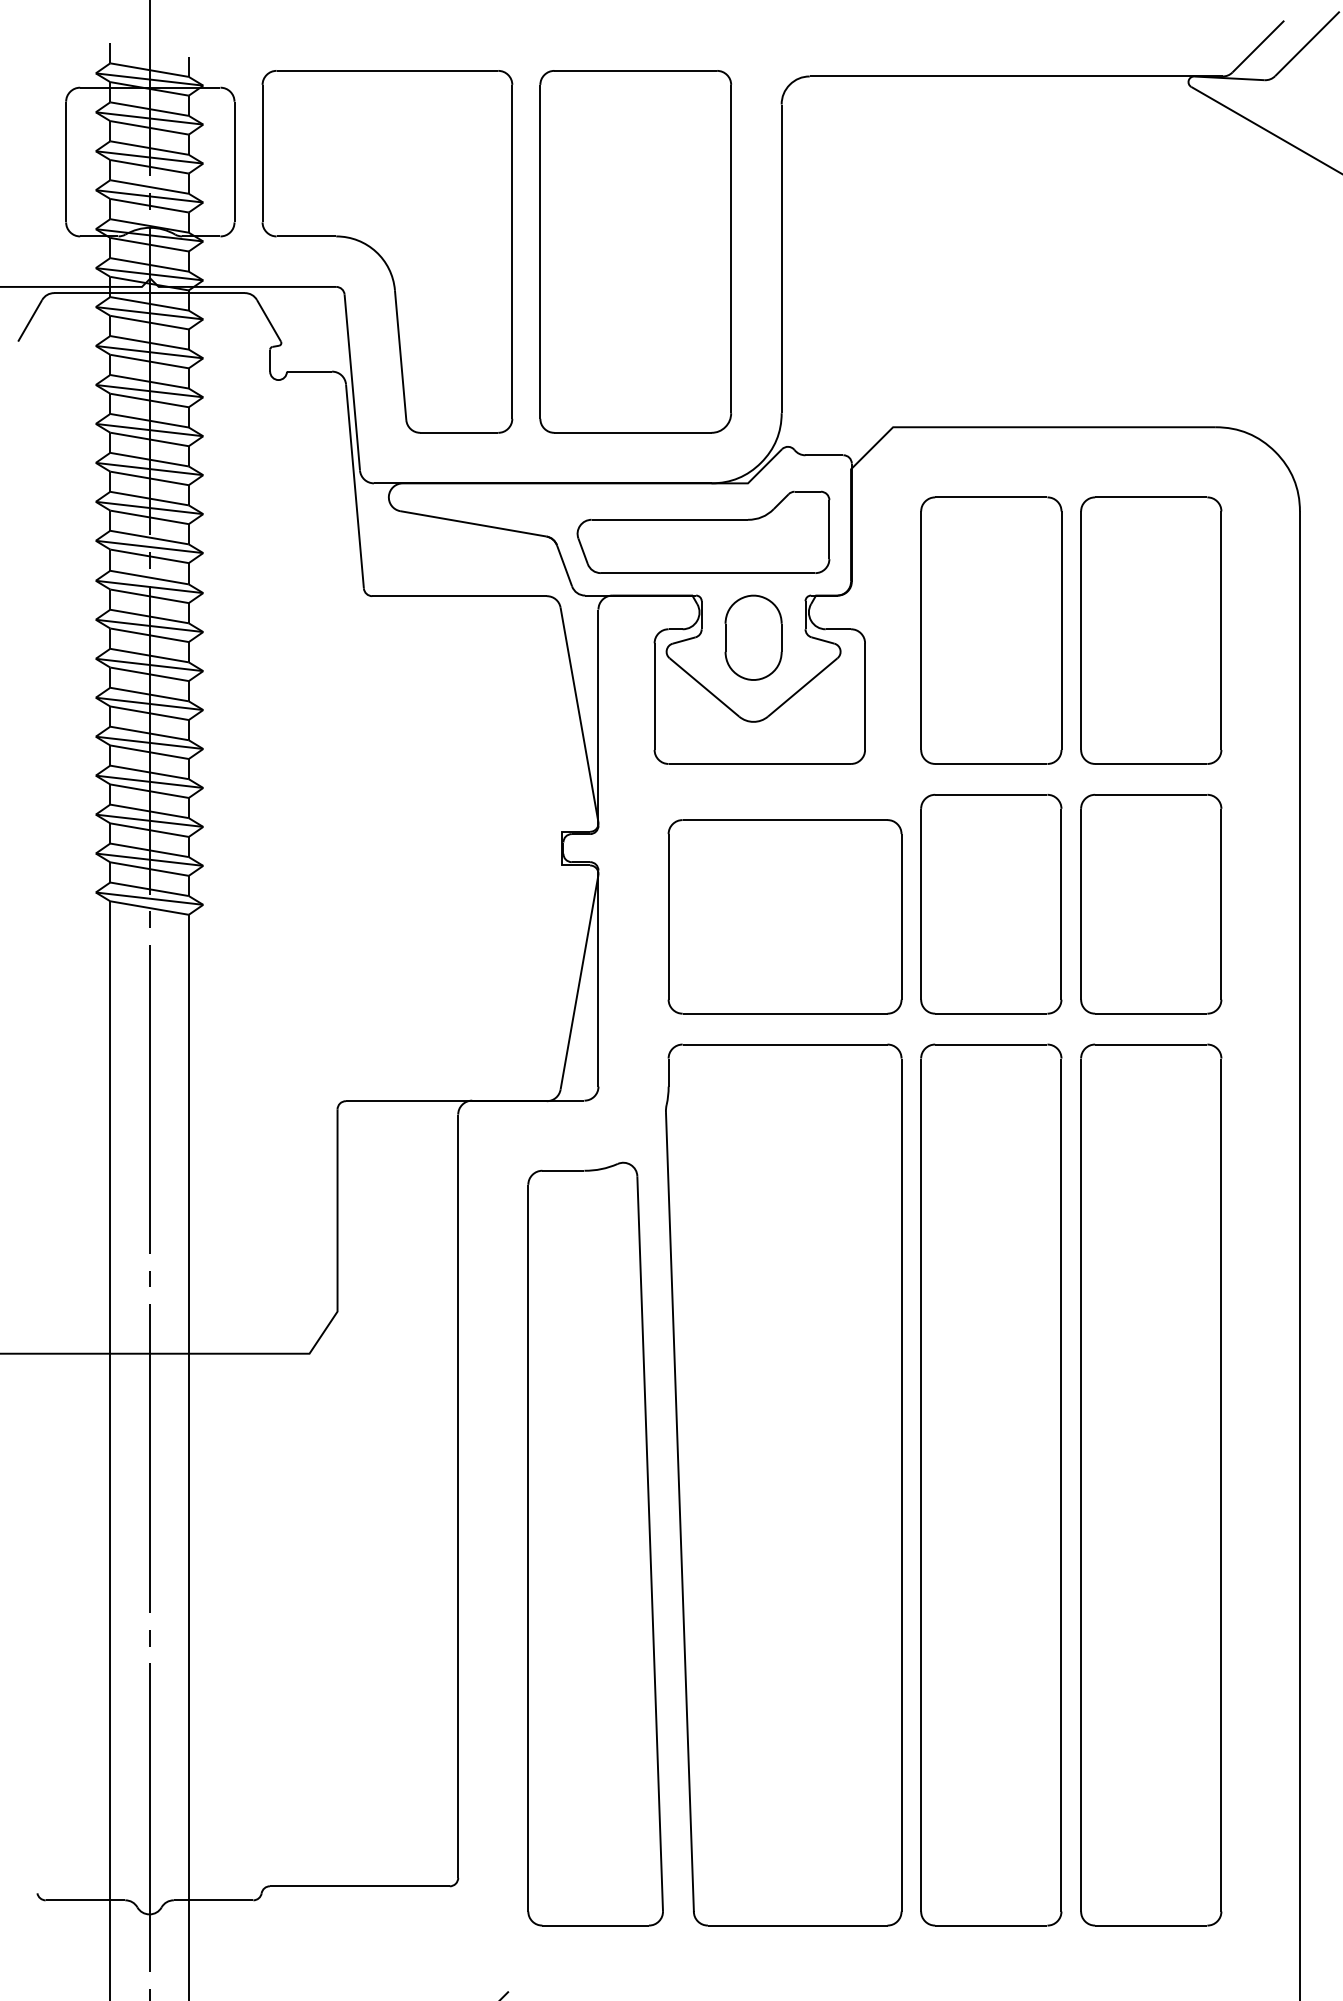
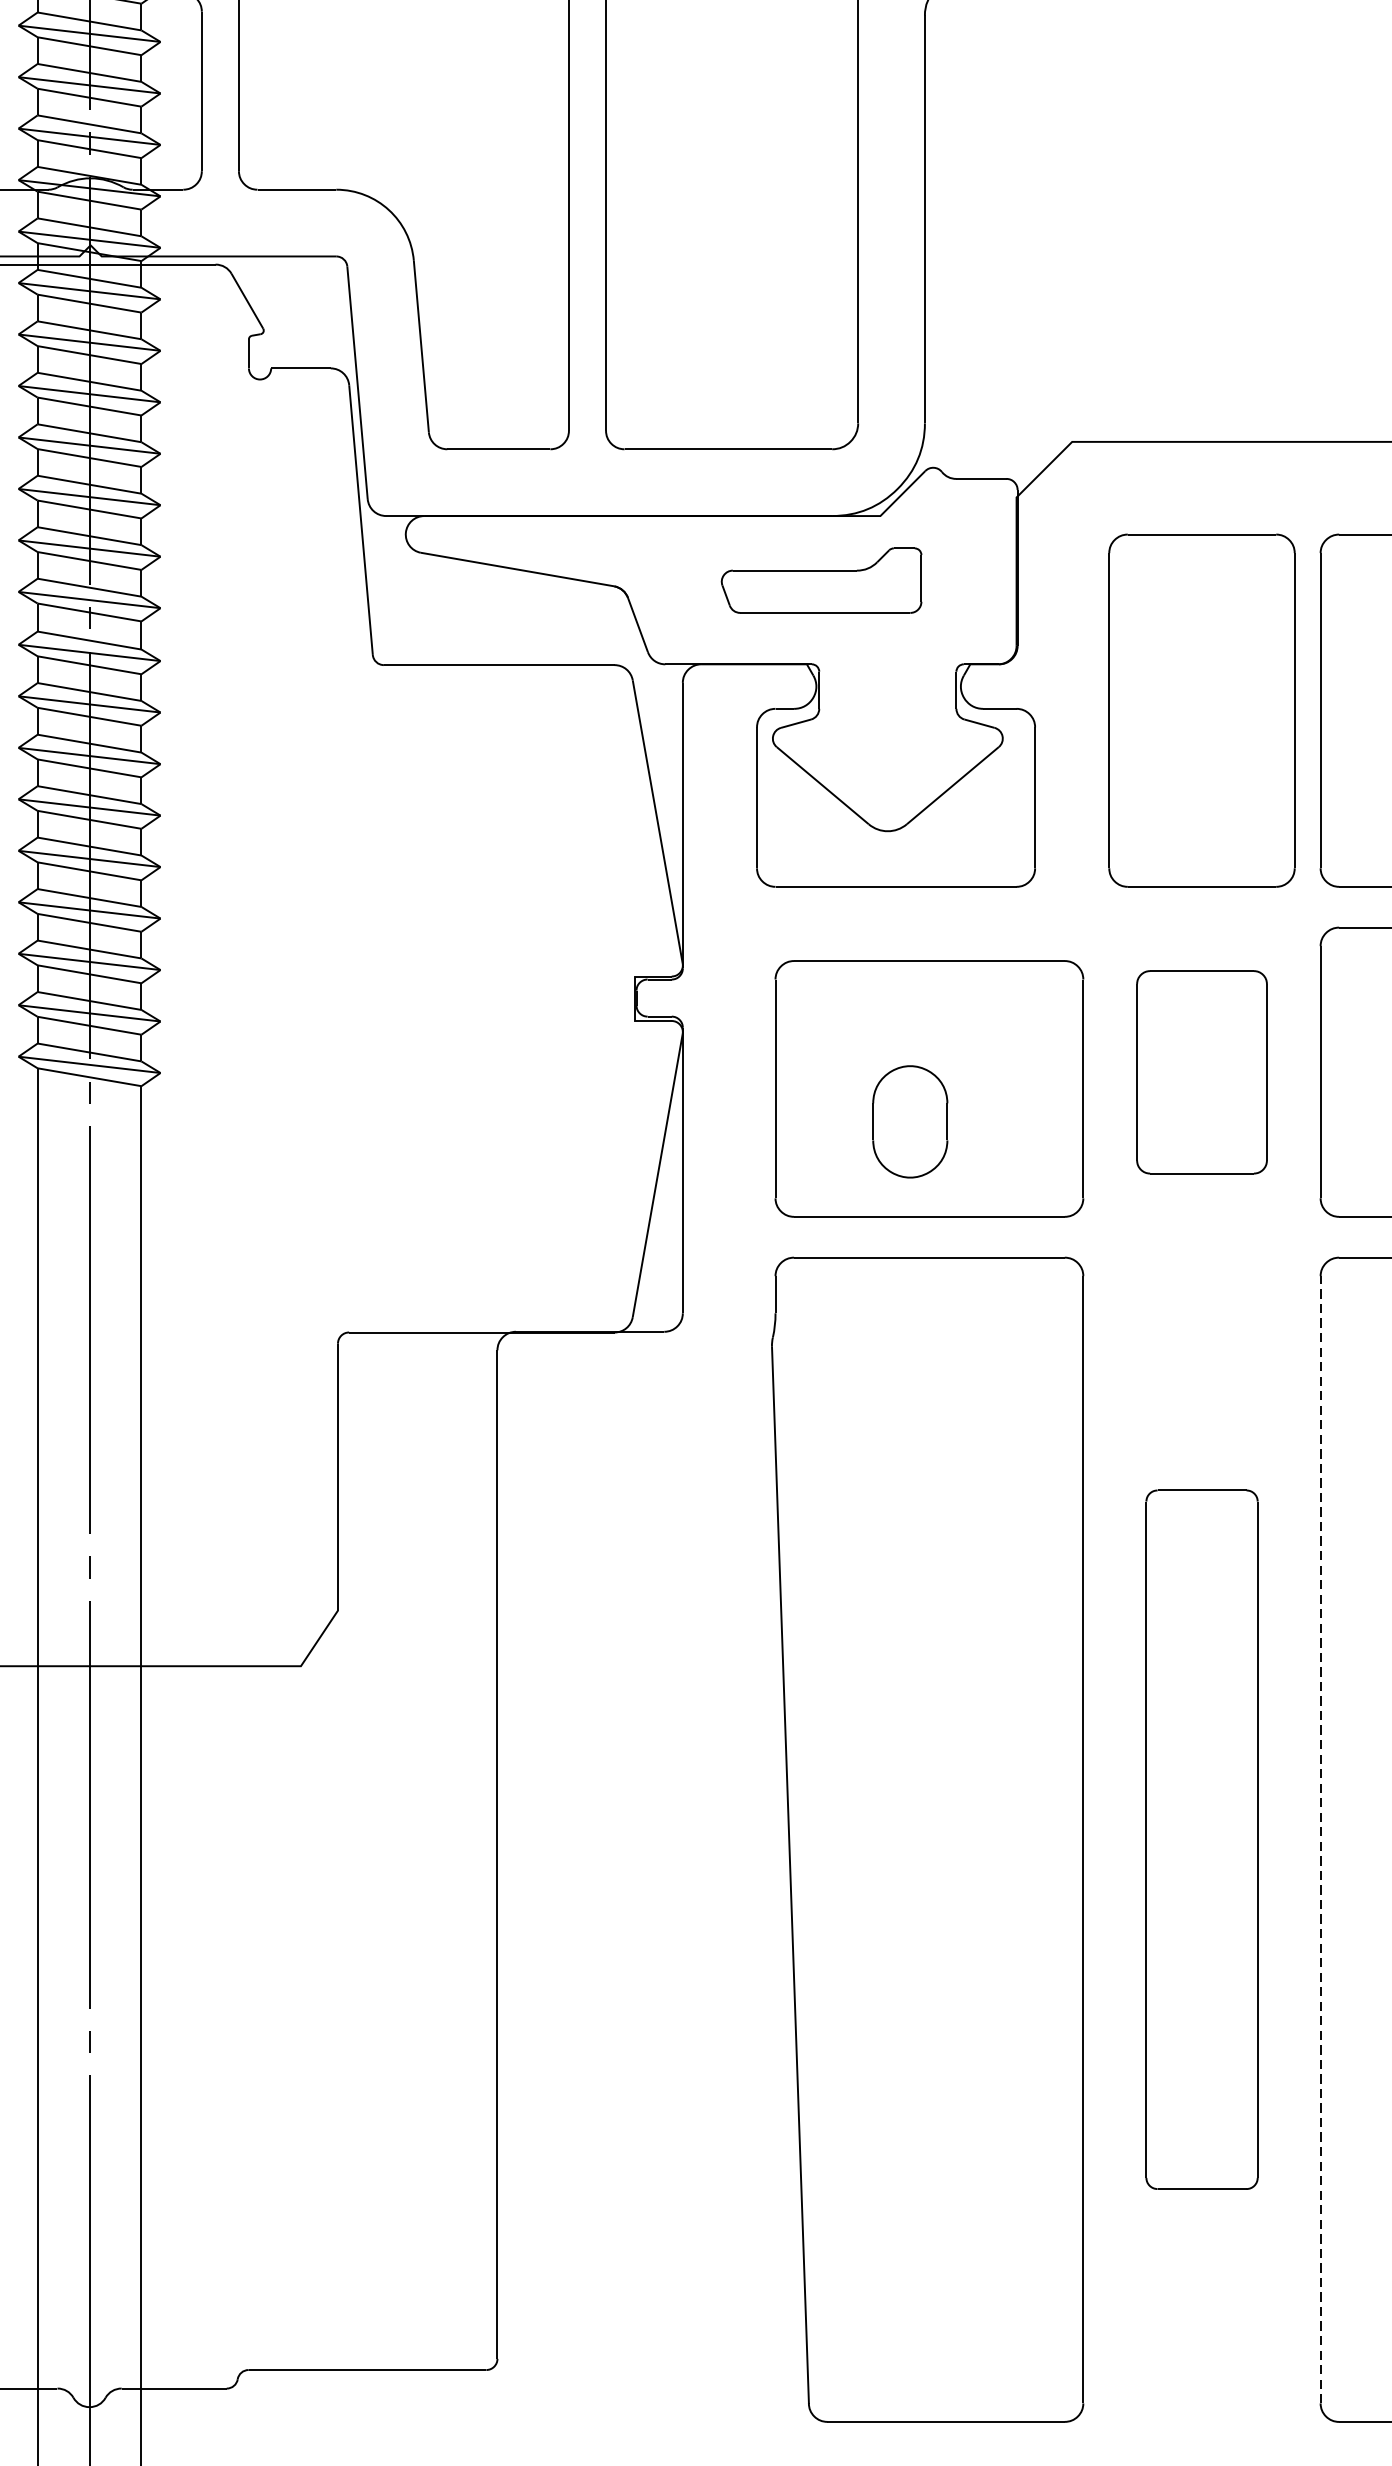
part: (703, 531) -> (821, 579), size x0.6
part: (753, 637) -> (910, 1121), moved
part: (991, 904) -> (1202, 1072), size x0.7
part: (991, 1484) -> (1202, 1839), size x0.6
line: (1081, 1484) -> (1321, 1839), solid -> dashed
part: (595, 1543) -> (678, 1917), removed

